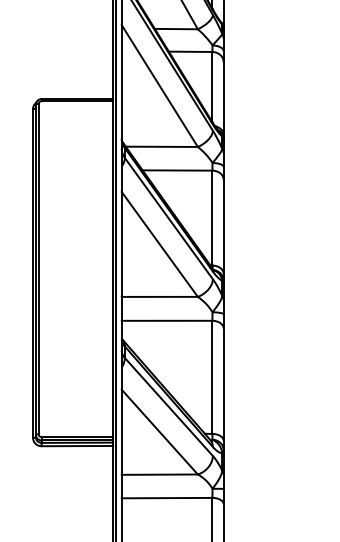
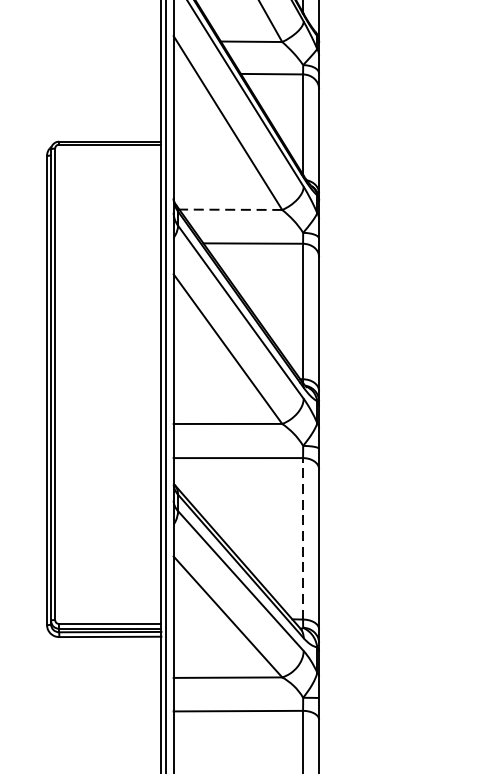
line: (161, 146) -> (230, 209), solid -> dashed
line: (212, 377) -> (303, 538), solid -> dashed

